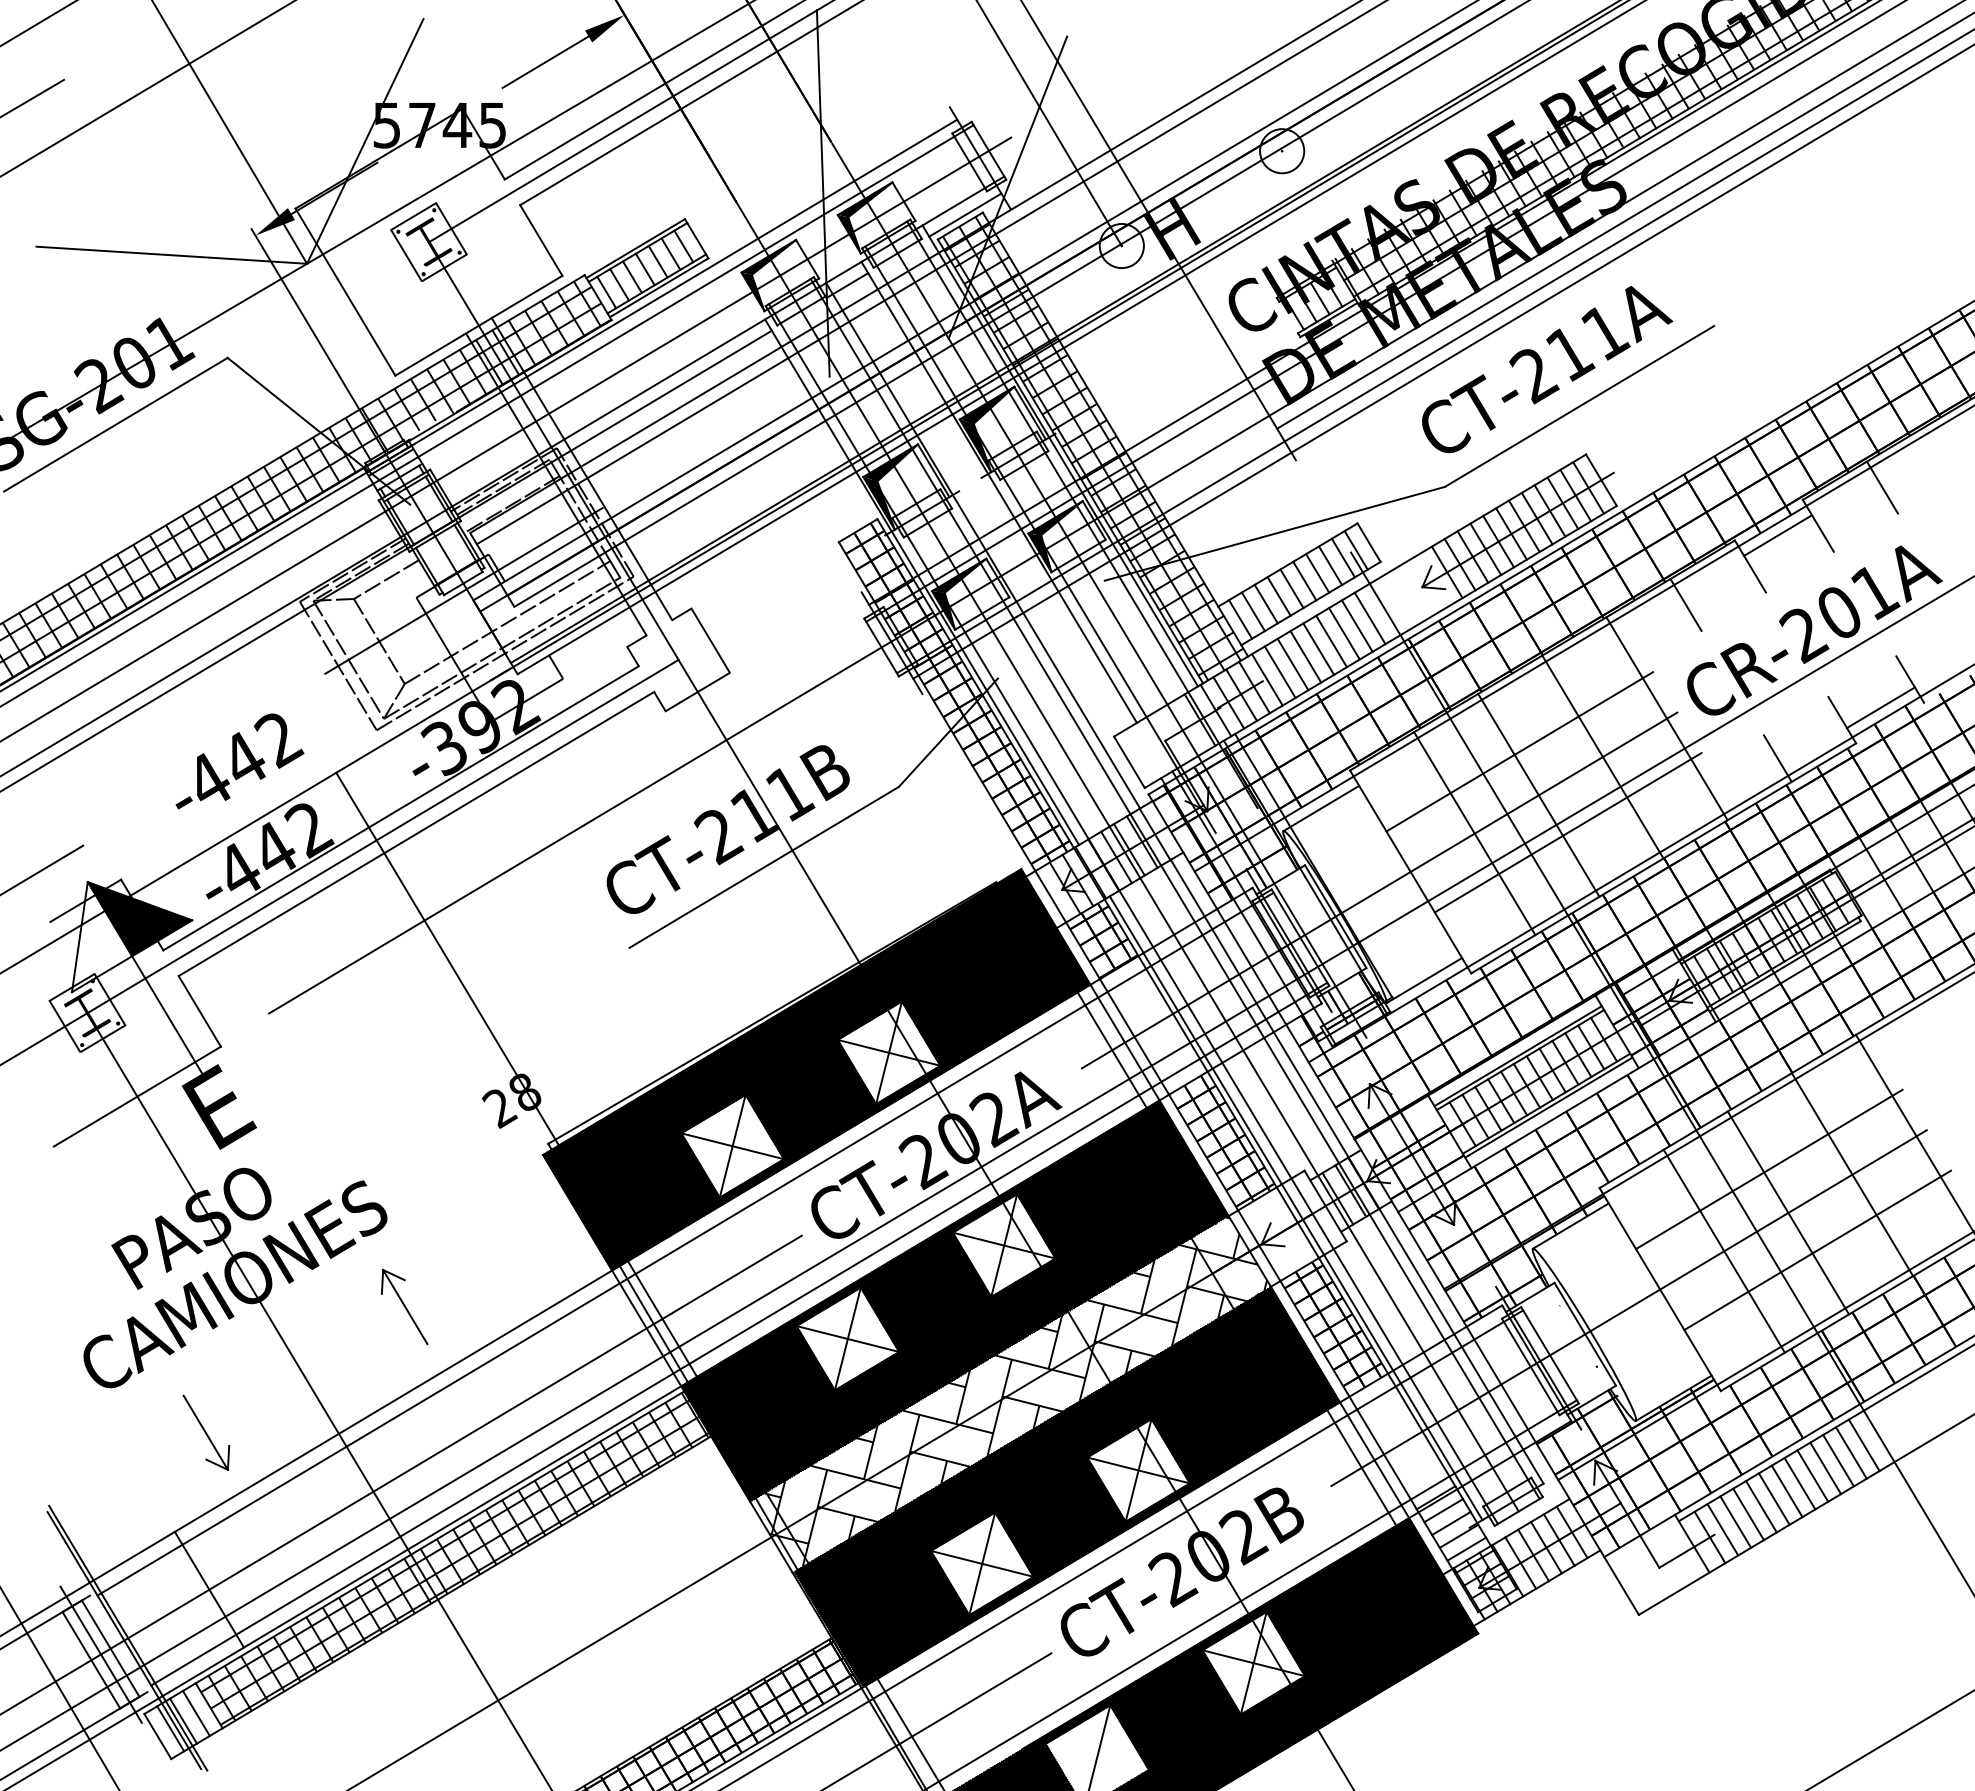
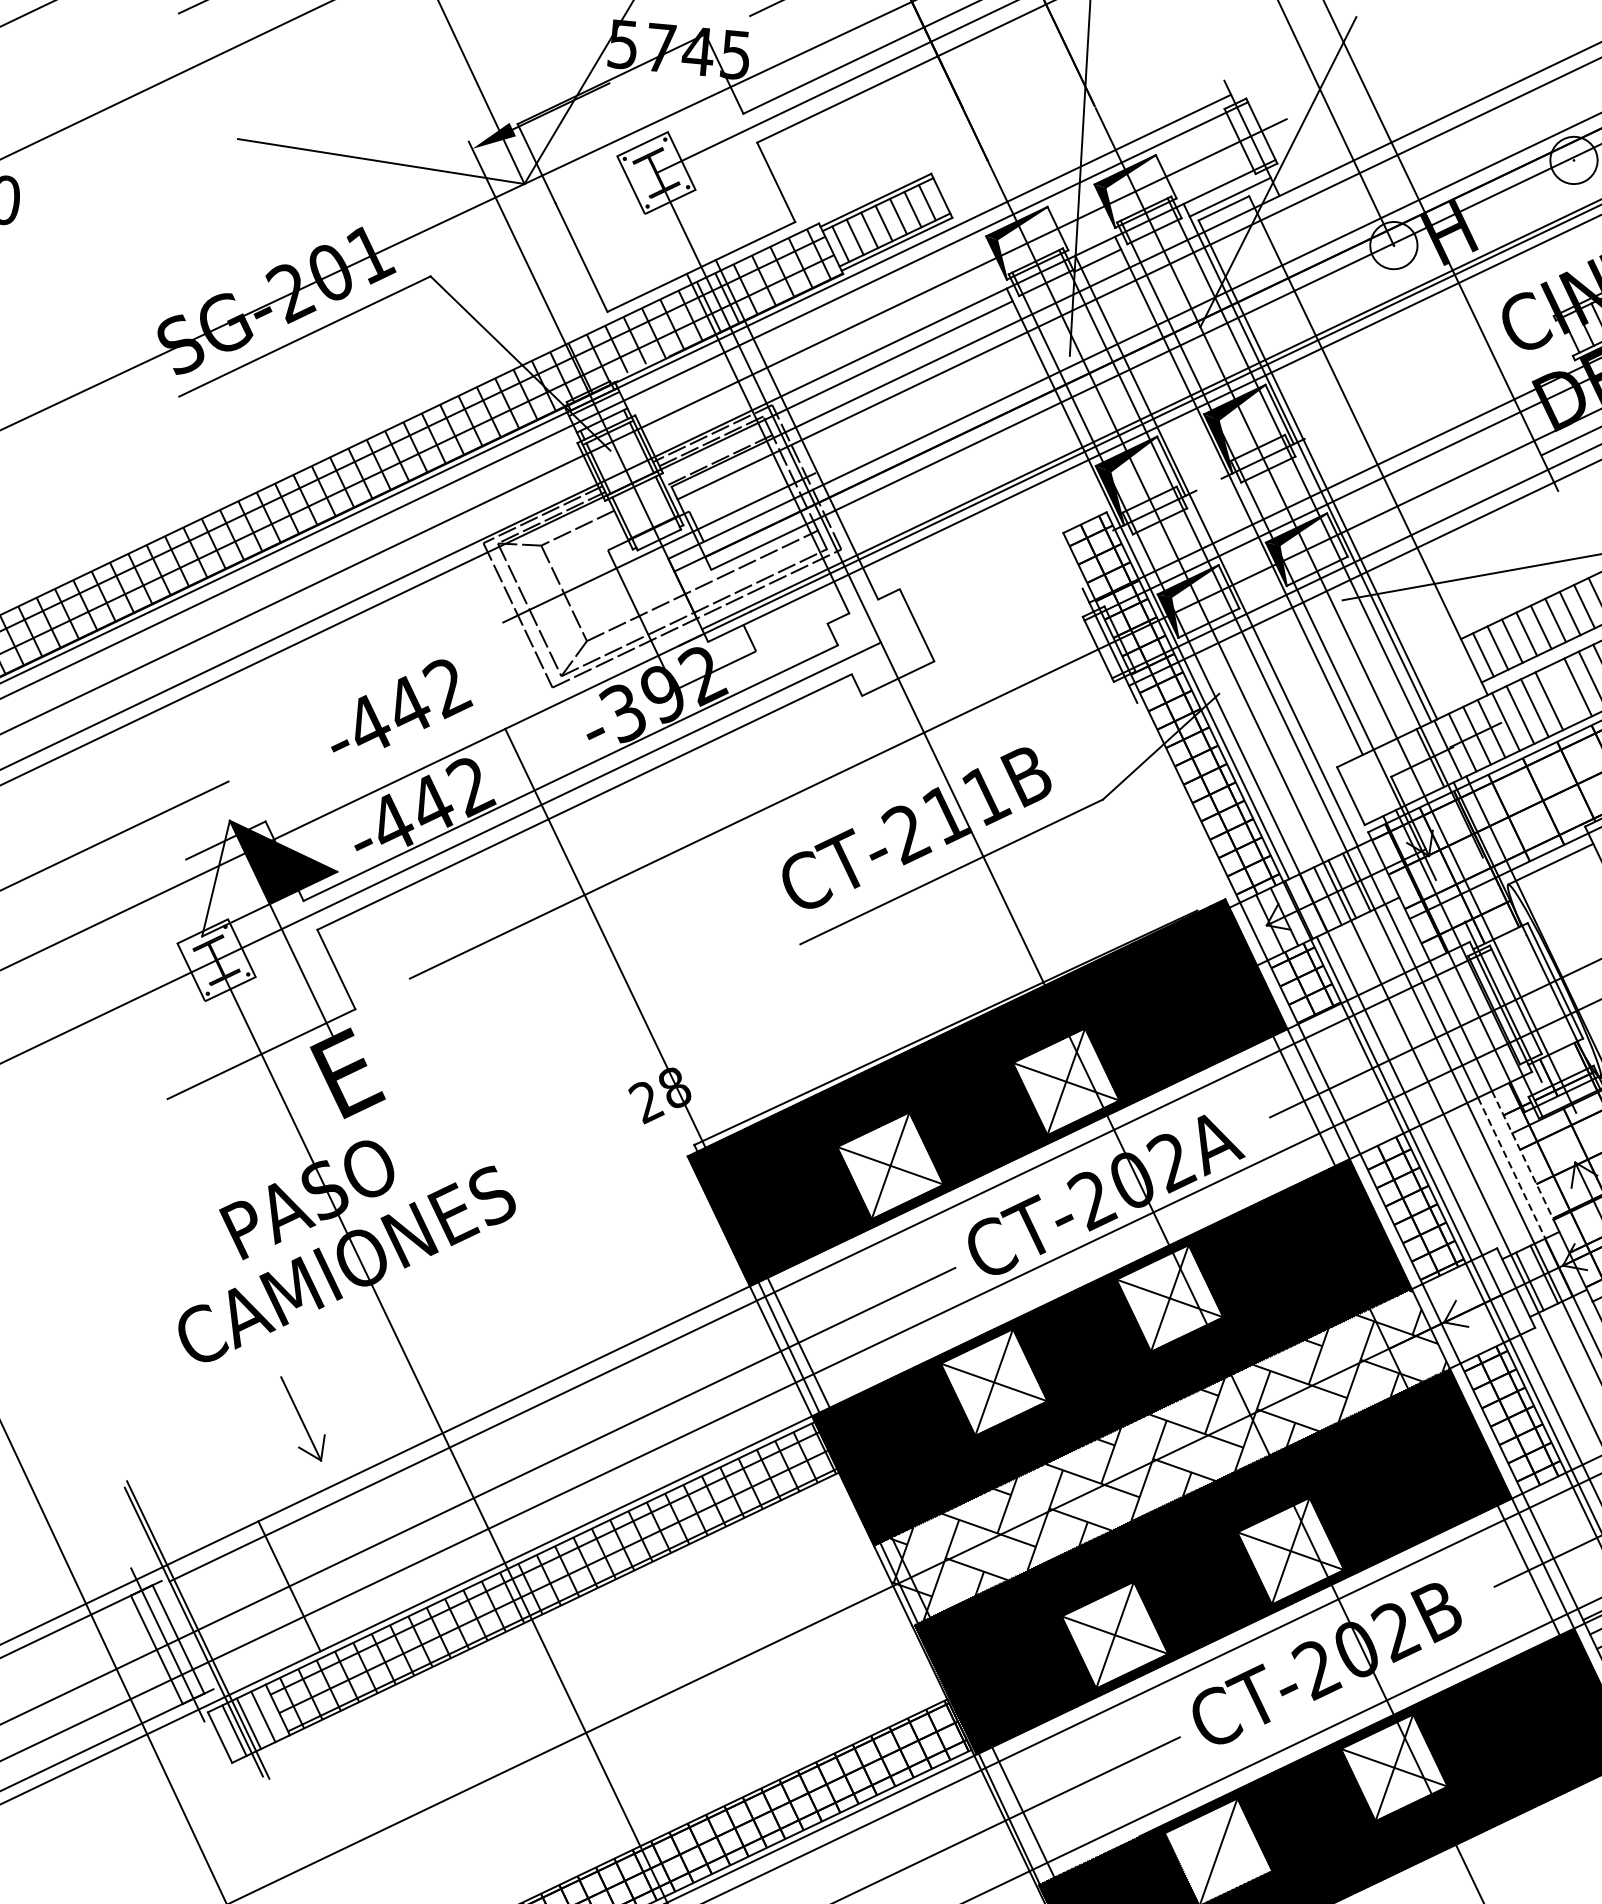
hatch: (1092, 448) -> (1342, 458), removed
line: (1318, 648) -> (1563, 693), removed
line: (1320, 1082) -> (1522, 1155), solid -> dashed
line: (1311, 1094) -> (1512, 1167), solid -> dashed
part: (404, 1307) -> (525, 1305), removed
line: (739, 1333) -> (879, 1365), removed

